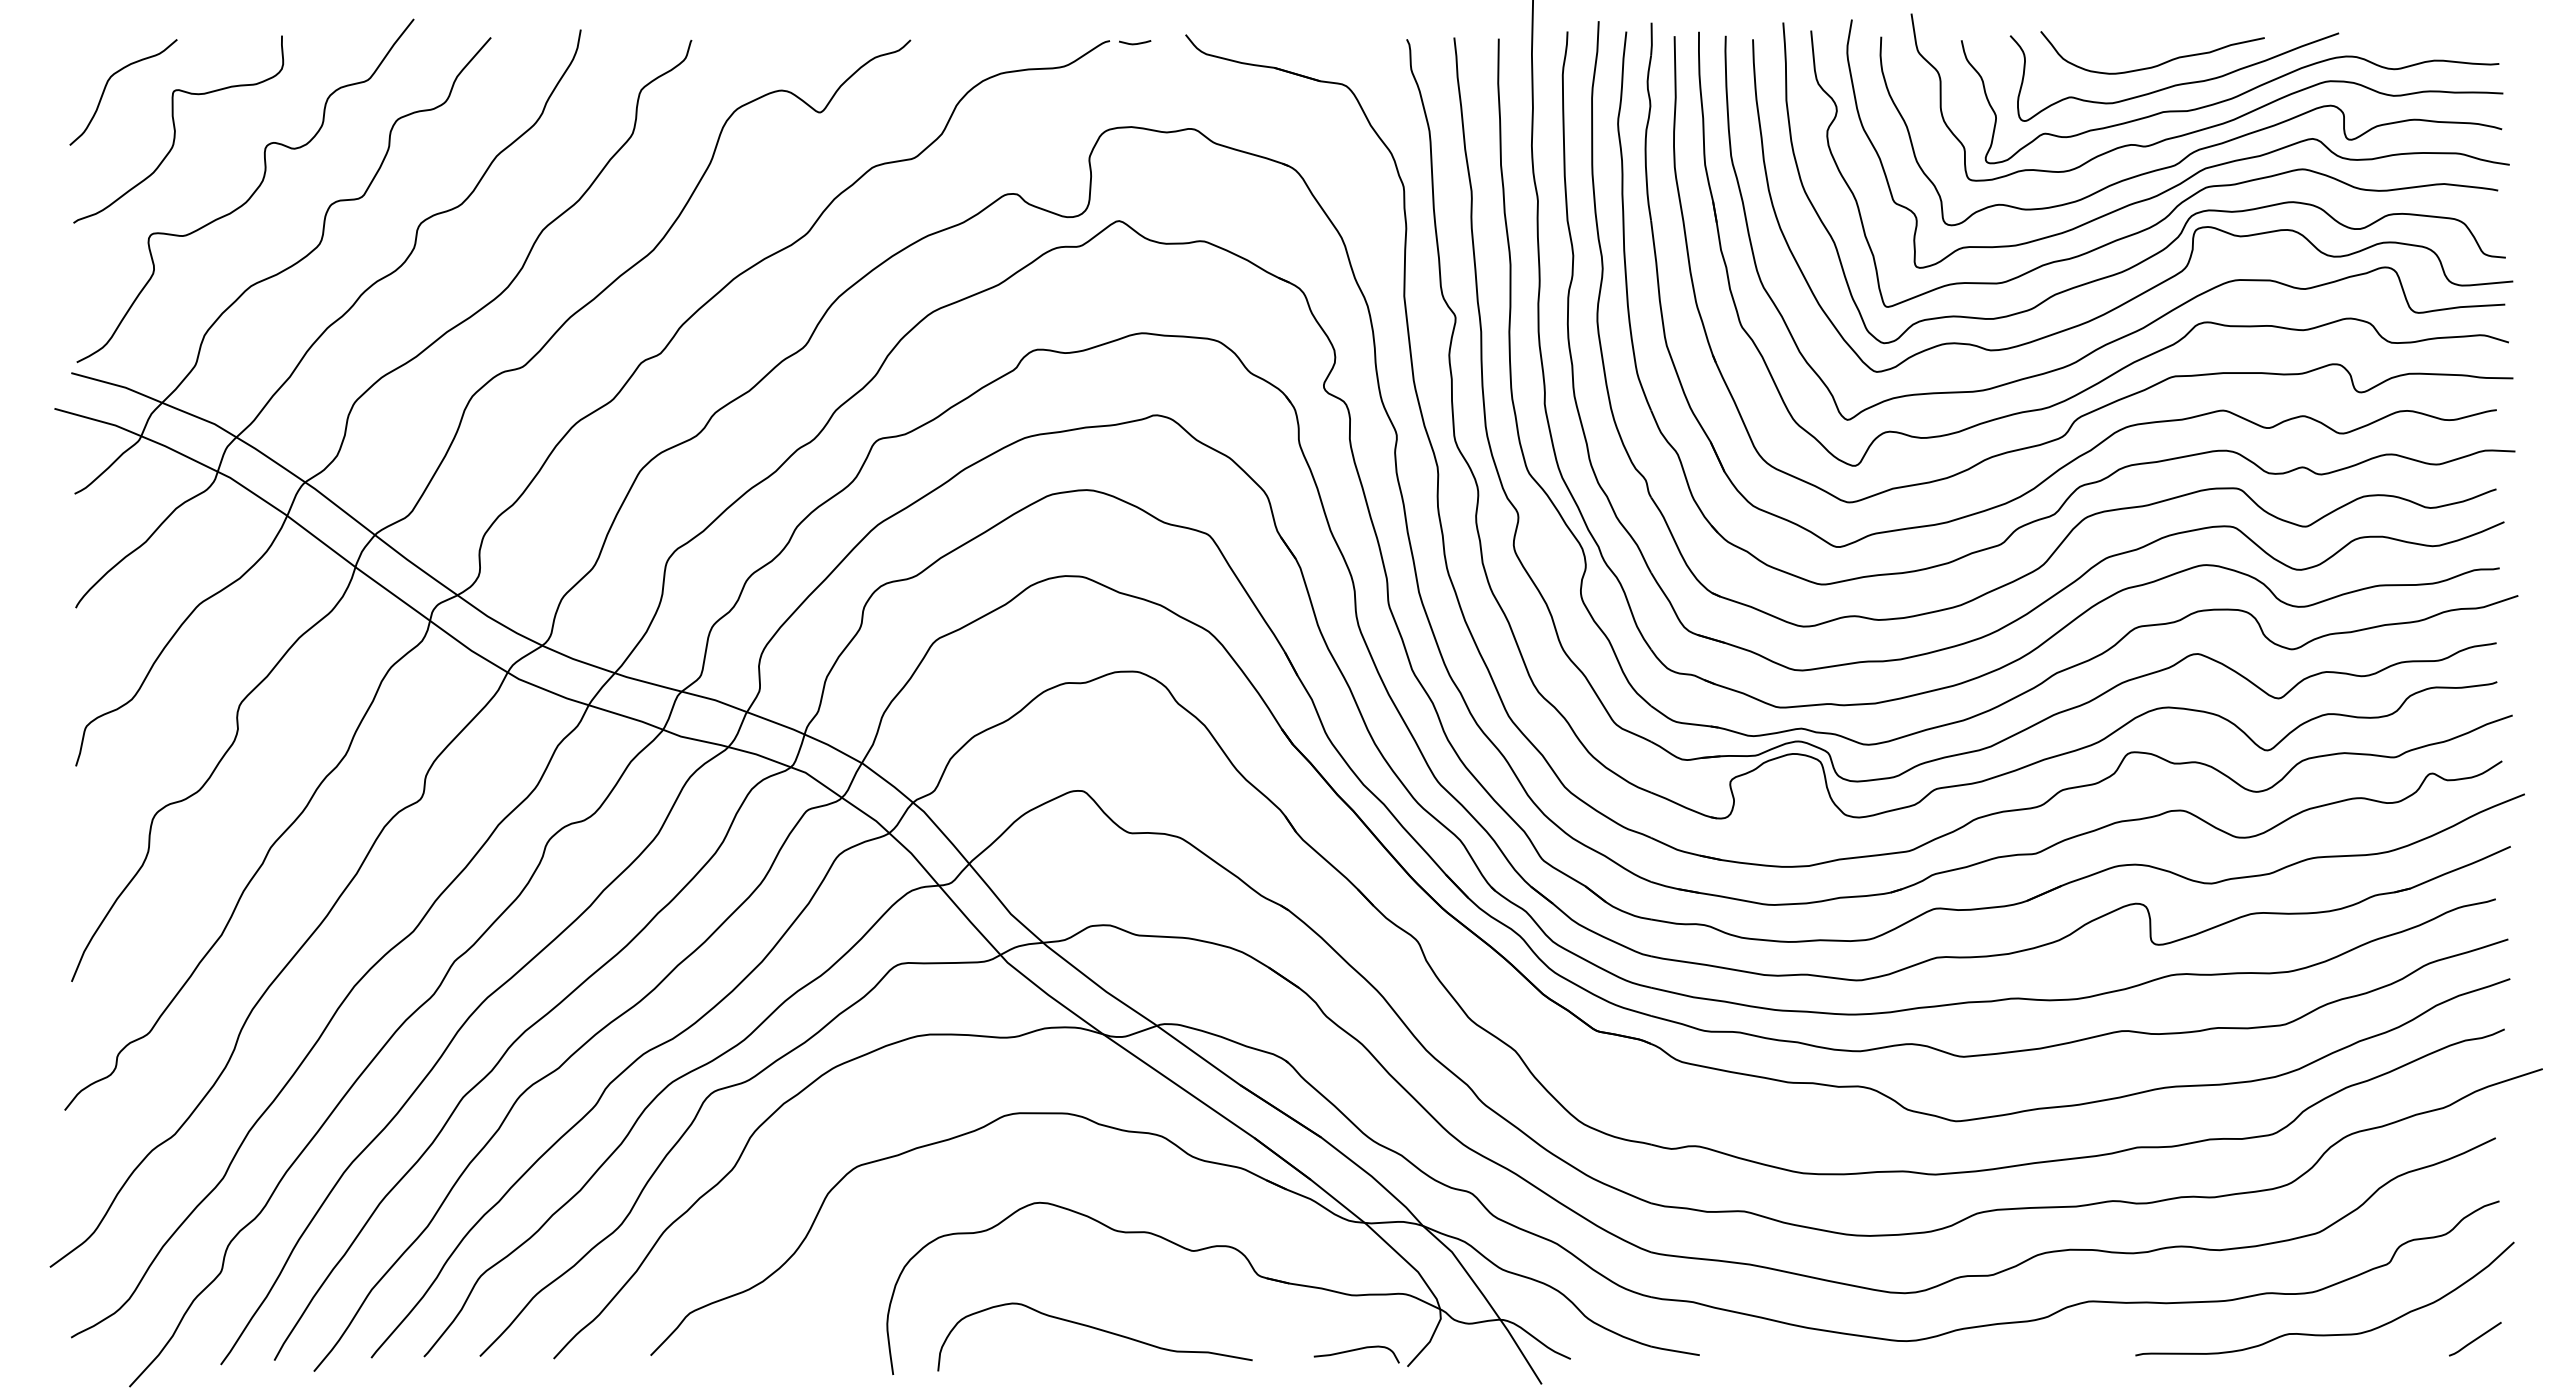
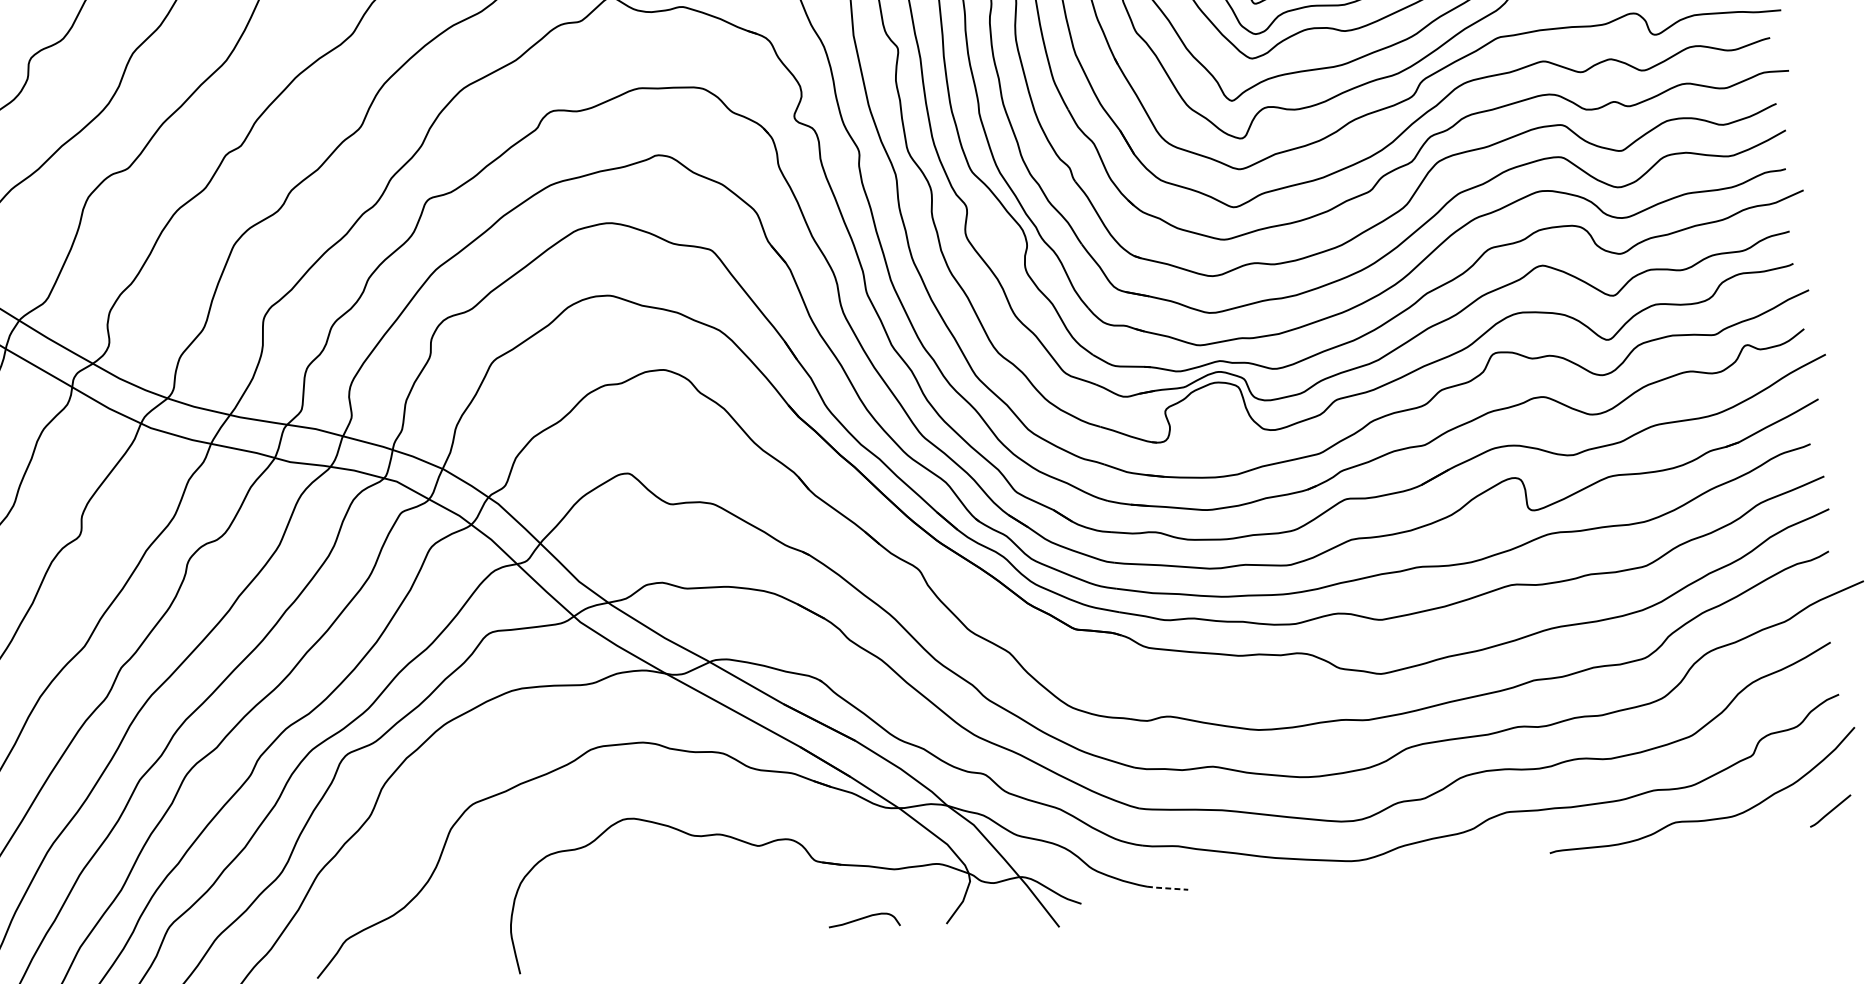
curve: (1095, 1329) -> (684, 919), removed
curve: (1356, 1350) -> (863, 918), moved
line: (1675, 1351) -> (1167, 888), solid -> dashed

